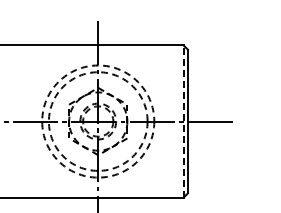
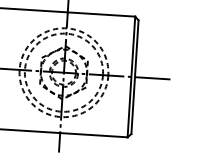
line: (183, 121) -> (131, 76), dashed -> solid

